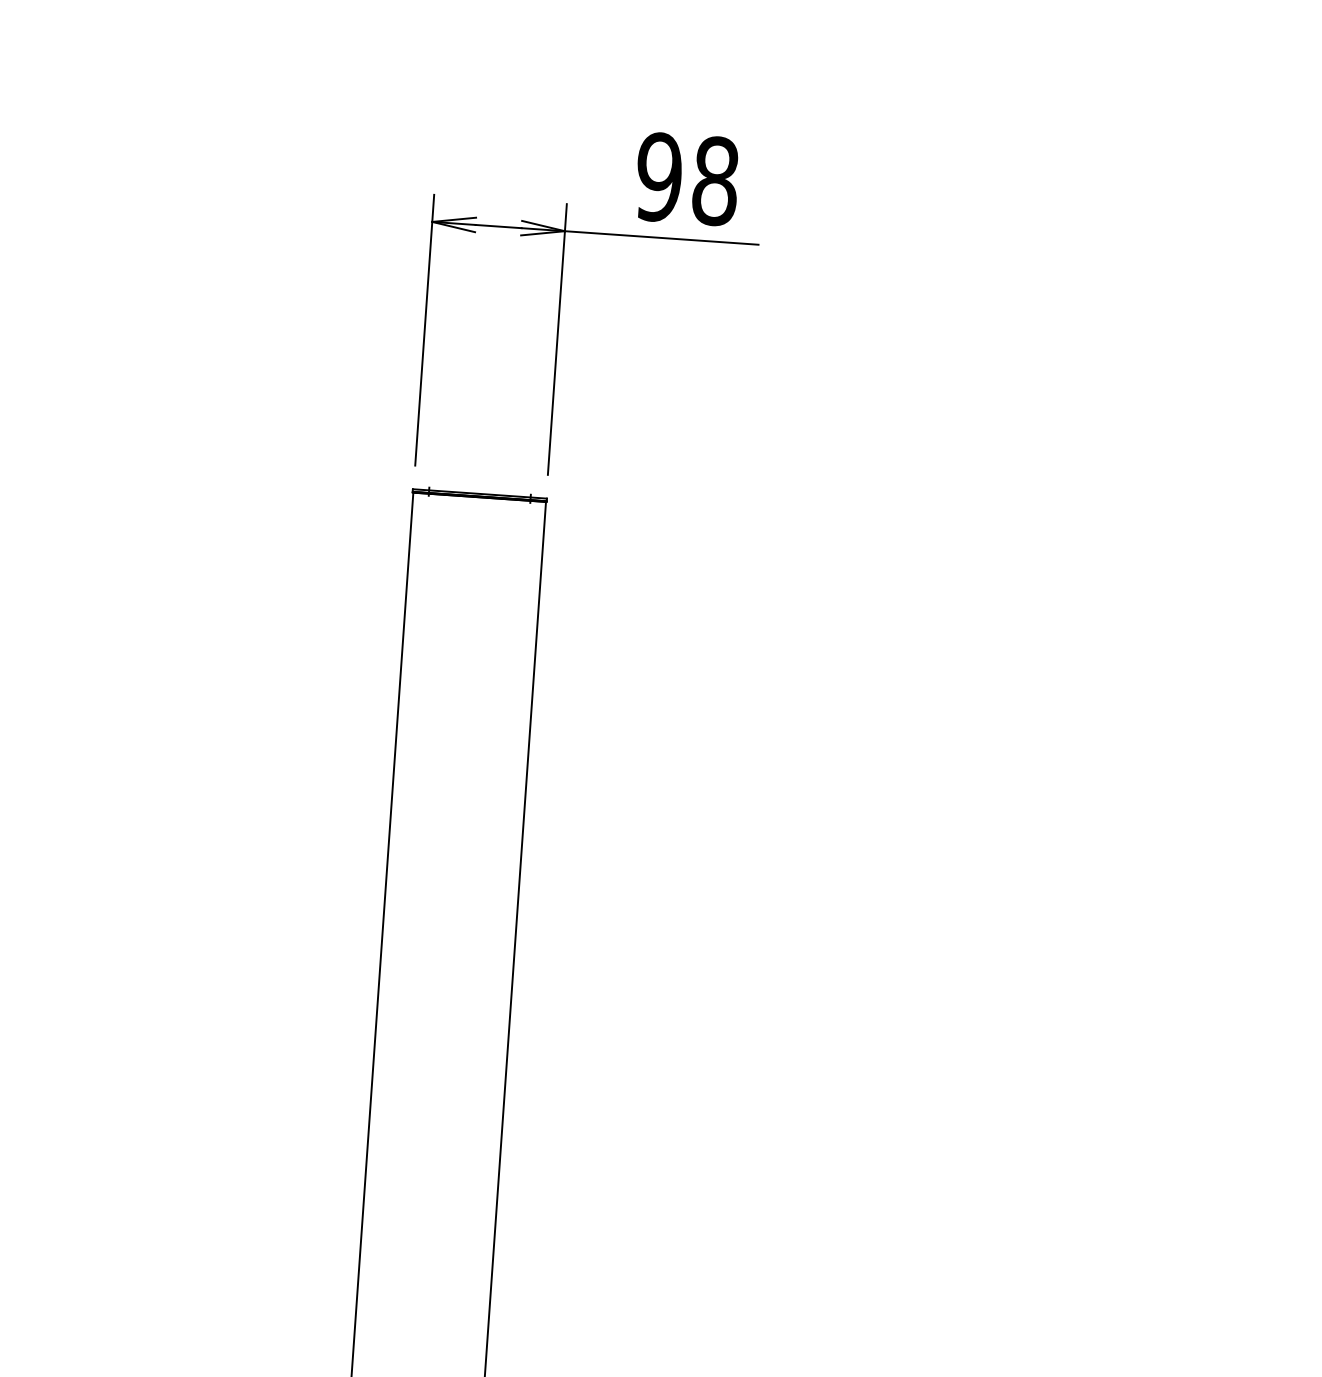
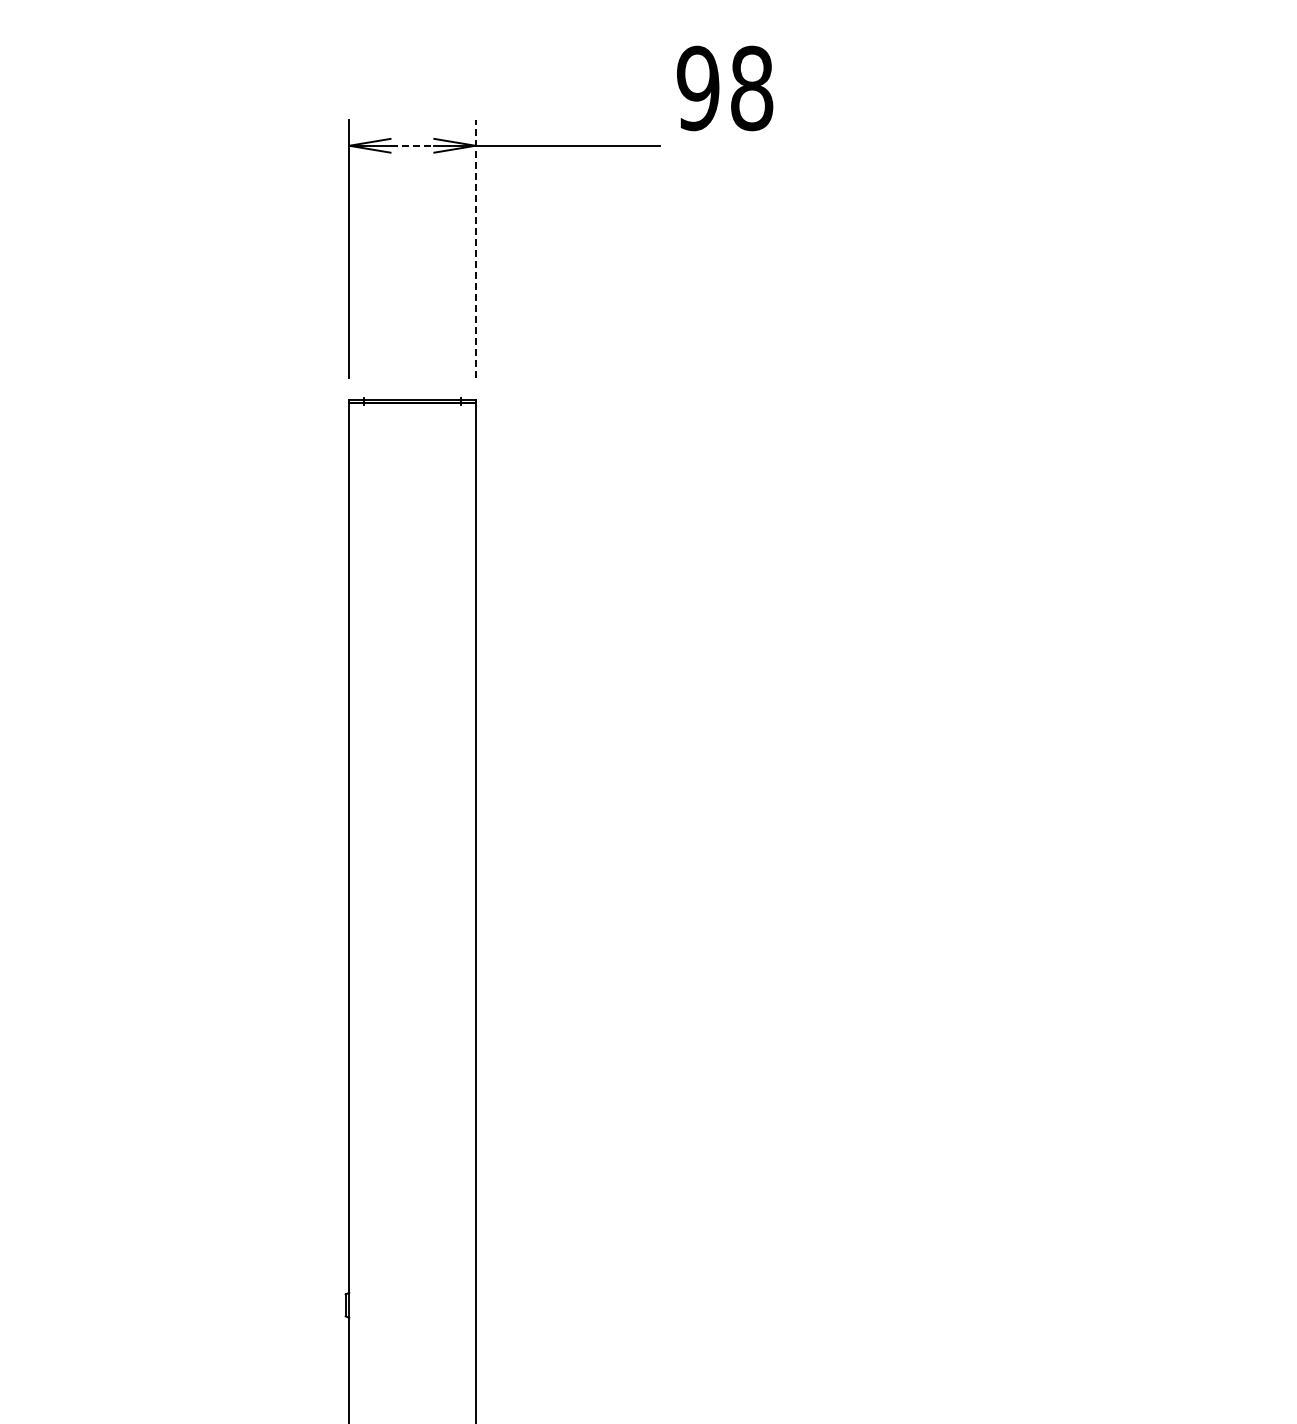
text: (687, 179) -> (725, 88), moved
line: (498, 226) -> (412, 145), solid -> dashed
line: (557, 339) -> (475, 248), solid -> dashed

